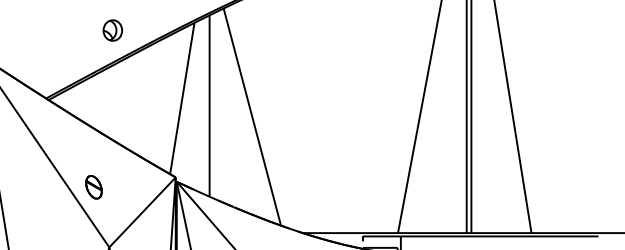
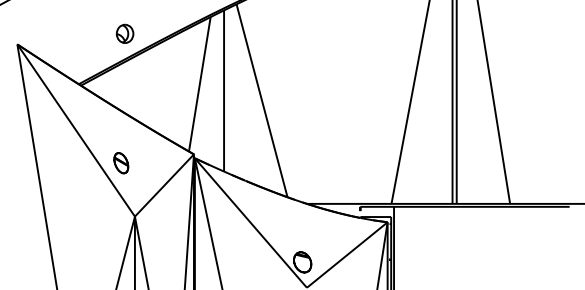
part: (113, 30) -> (125, 33), moved

